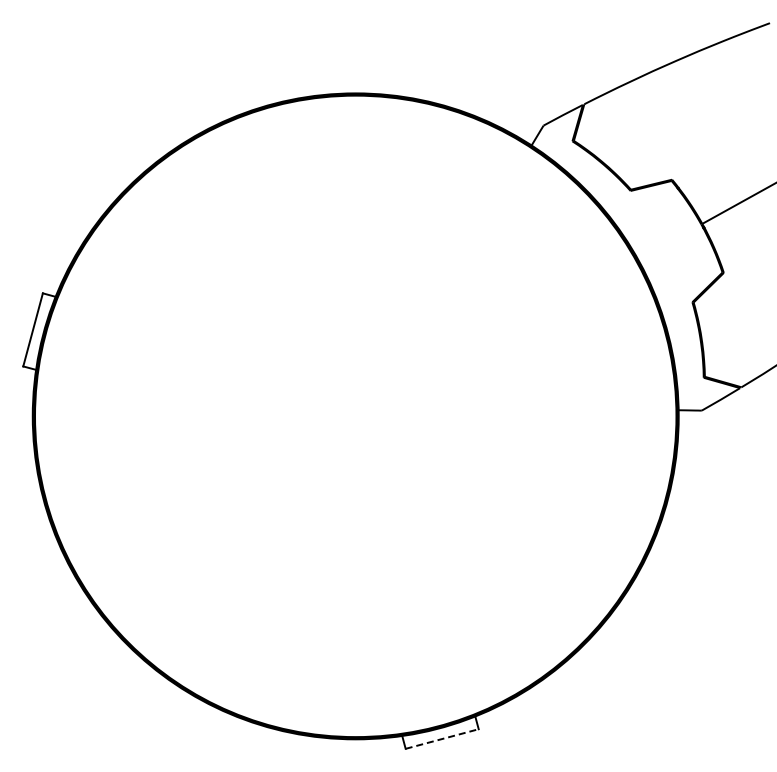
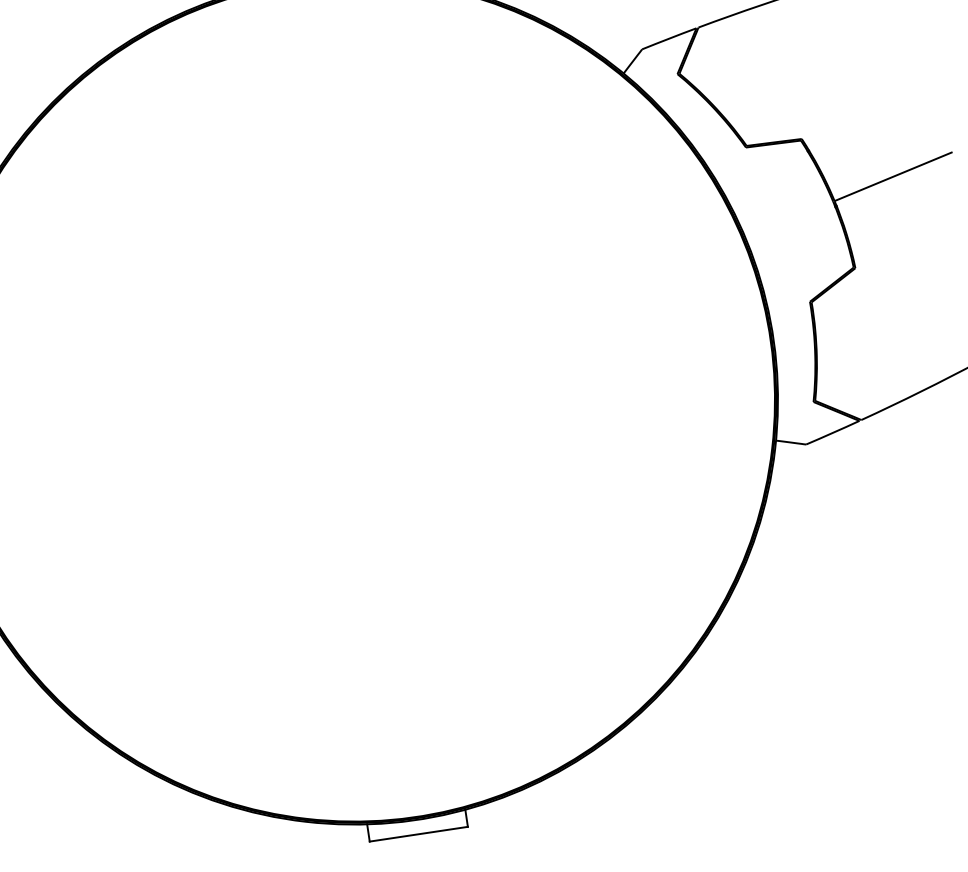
line: (442, 739) -> (419, 834), dashed -> solid

